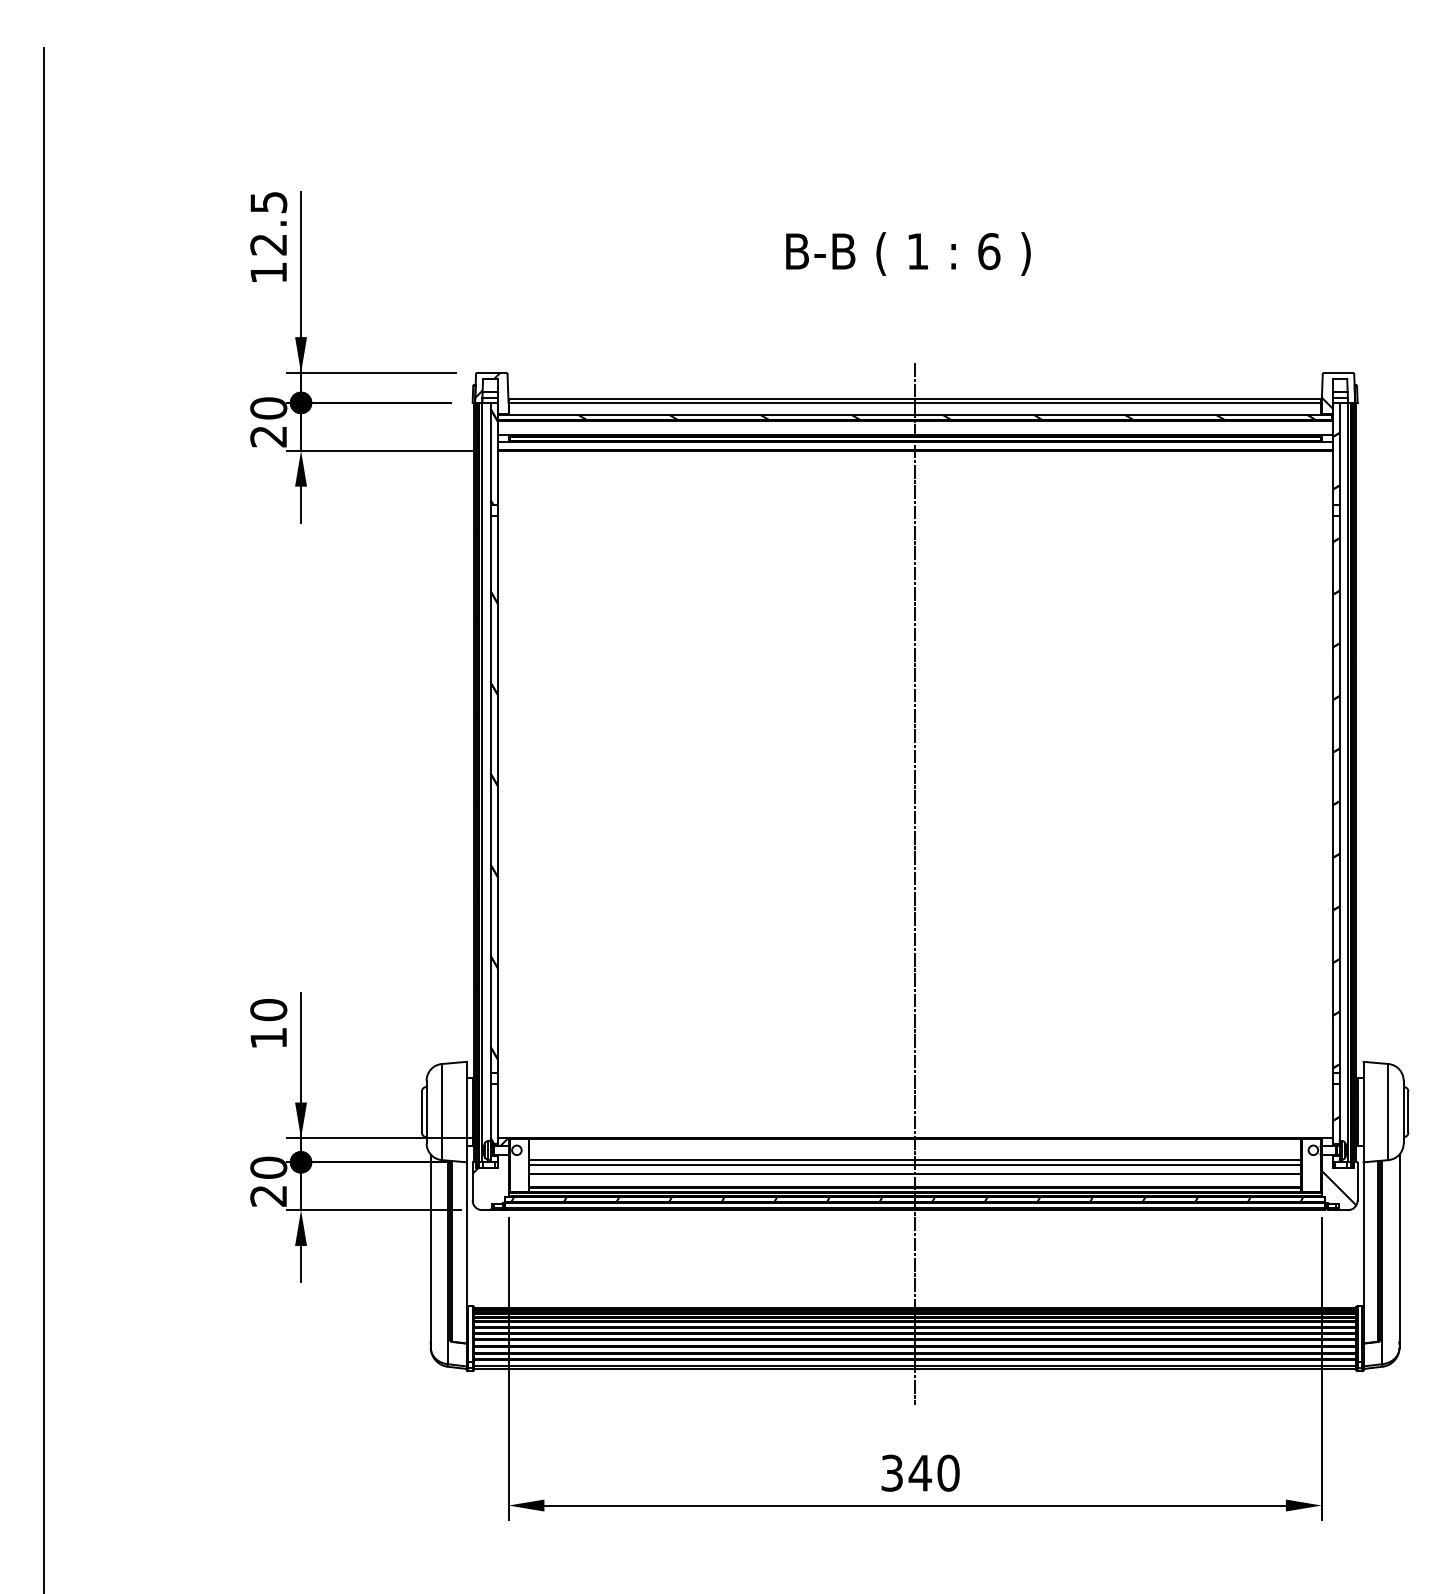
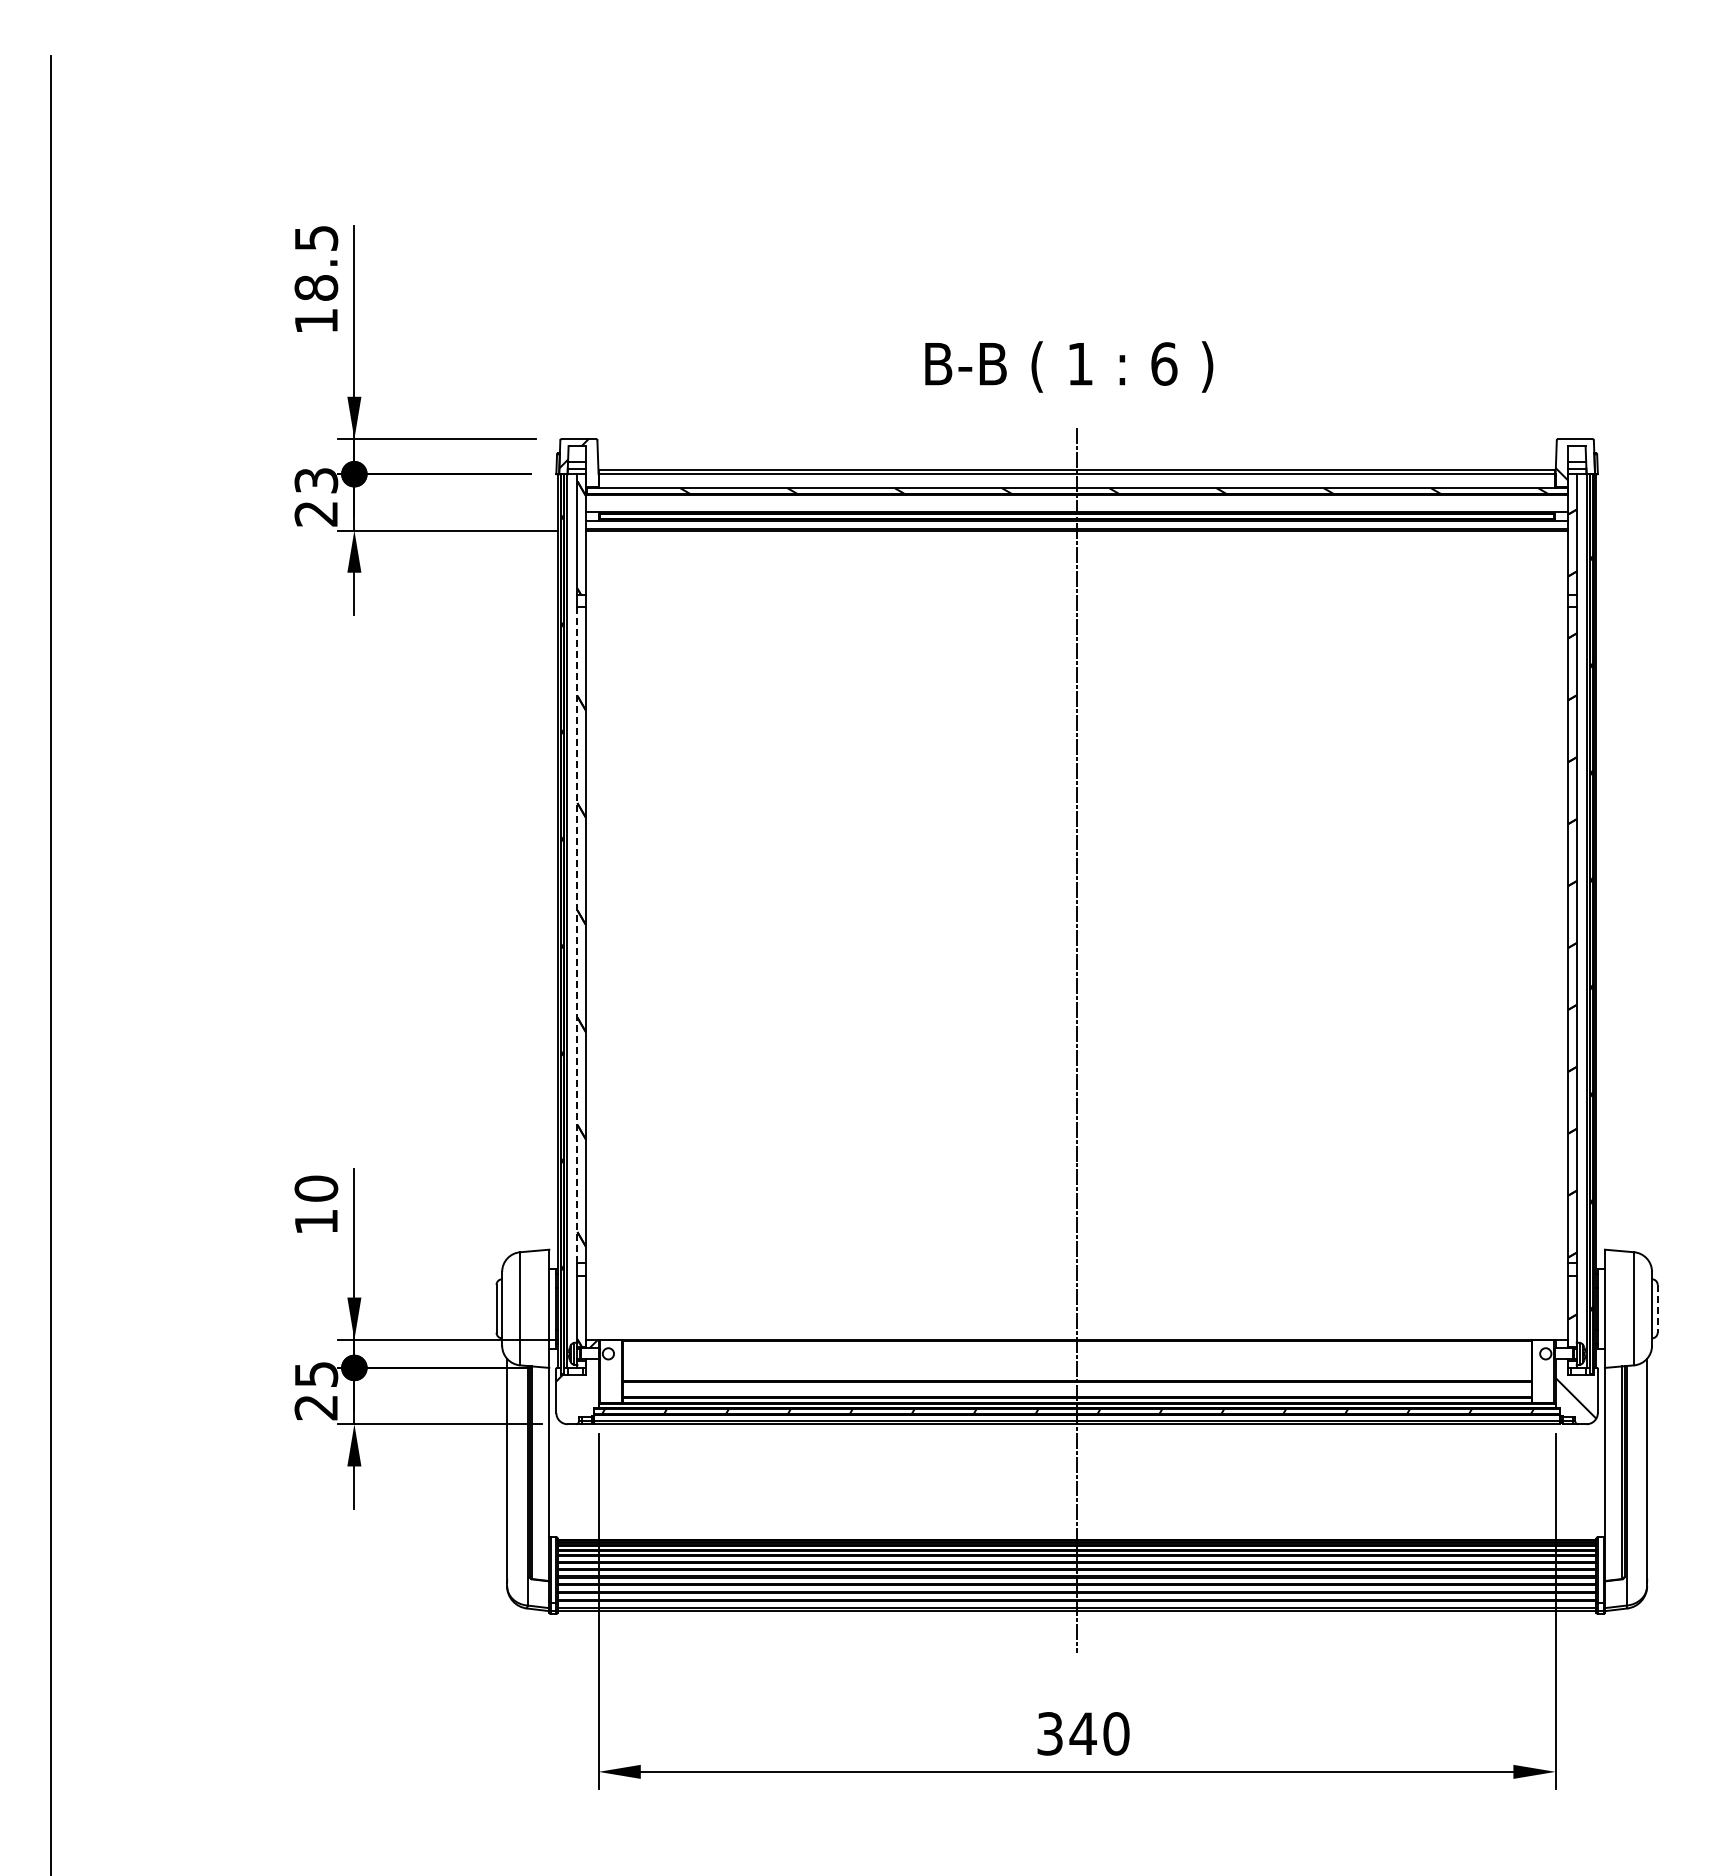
text: (268, 244) -> (316, 287), 12.5 -> 18.5
text: (908, 253) -> (1069, 366), moved
text: (268, 408) -> (316, 480), 20 -> 23
line: (490, 794) -> (577, 935), solid -> dashed
line: (1408, 1111) -> (1657, 1308), solid -> dashed
line: (914, 1160) -> (1076, 1365), removed
line: (914, 1164) -> (1076, 1370), removed
text: (268, 1167) -> (316, 1374), 20 -> 25

